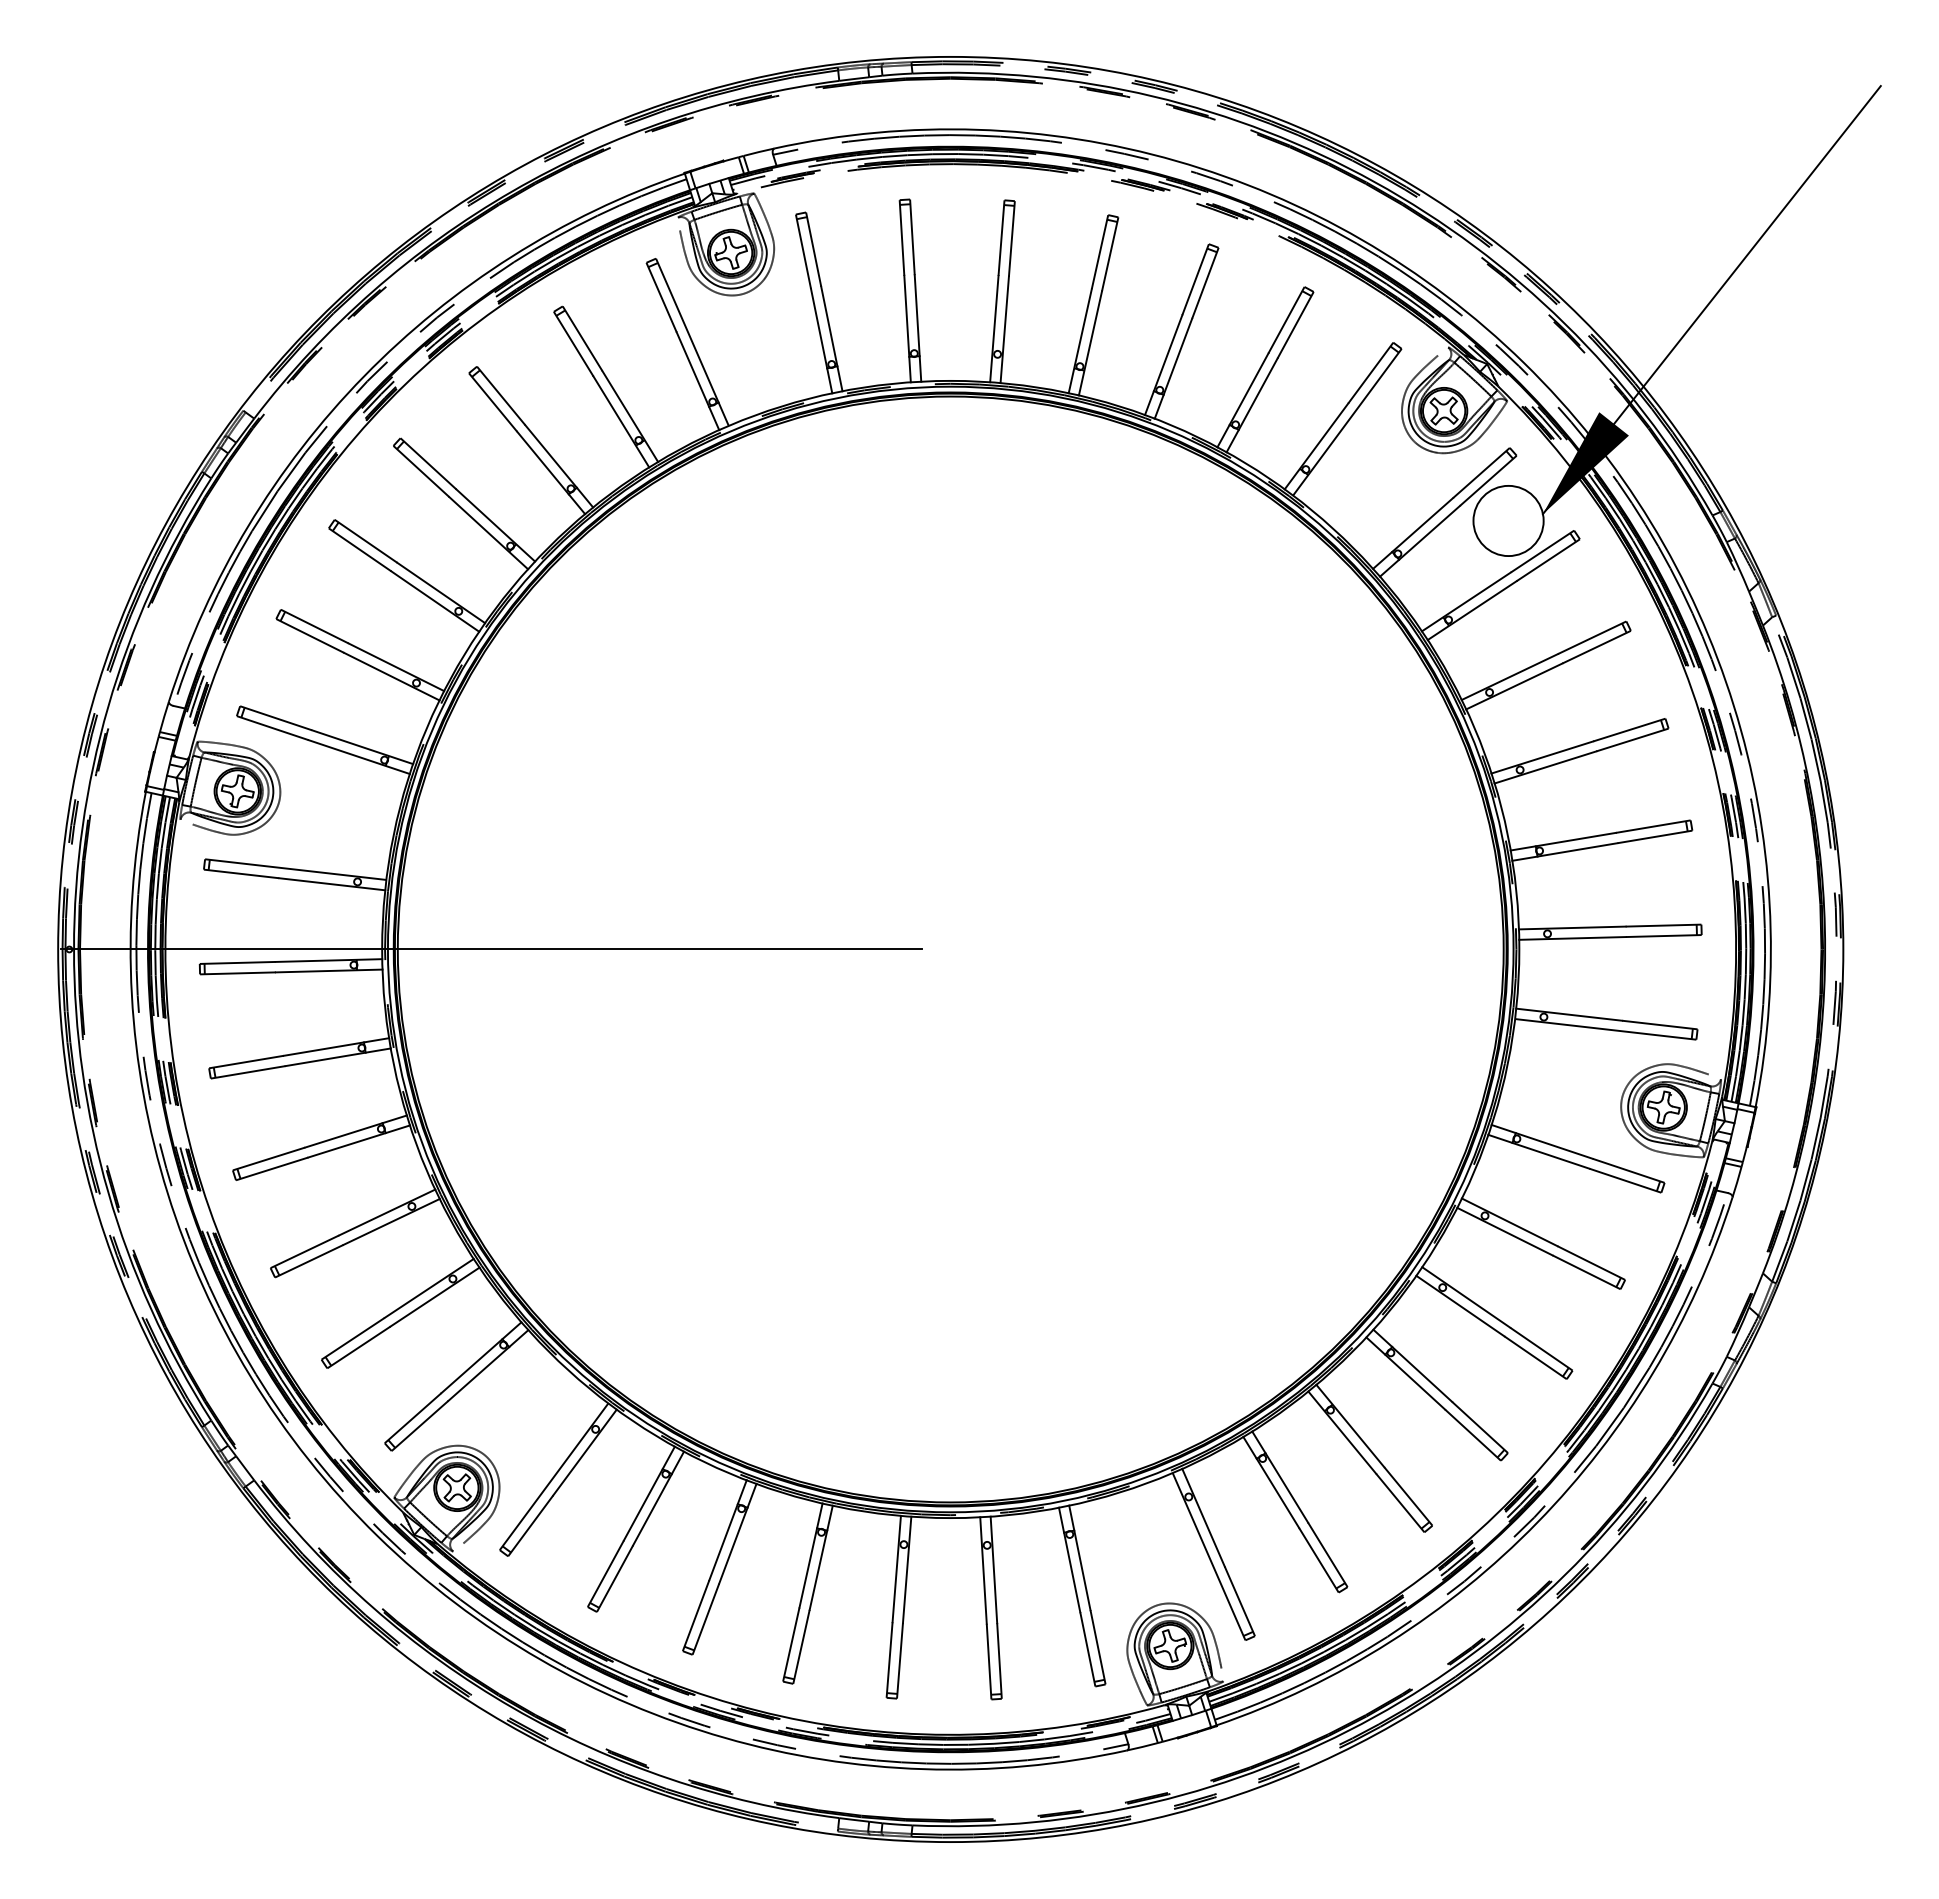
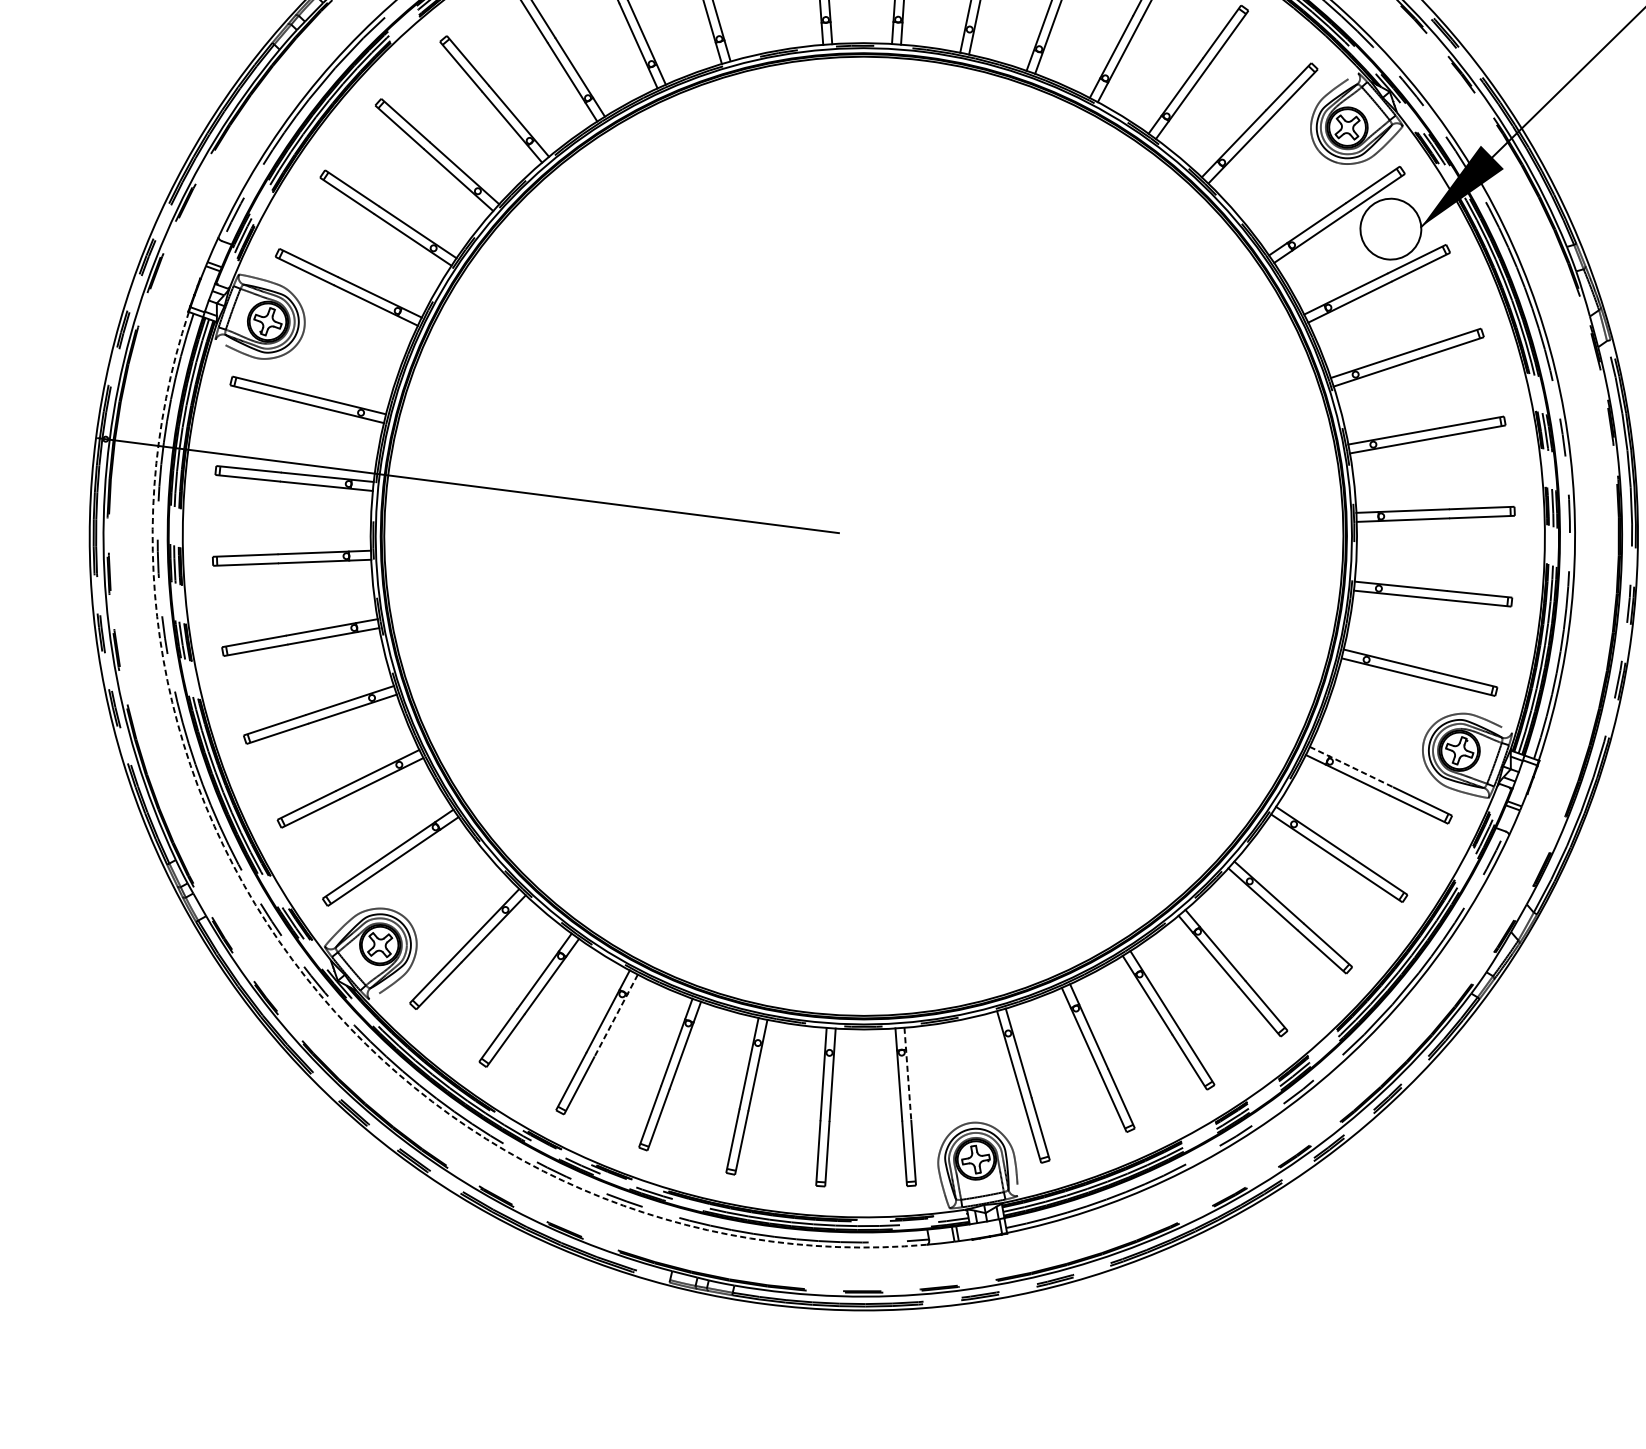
line: (1542, 1142) -> (1351, 767), solid -> dashed
line: (737, 1534) -> (615, 1016), solid -> dashed
arc: (377, 1536) -> (306, 978), solid -> dashed
line: (1079, 1558) -> (907, 1074), solid -> dashed

